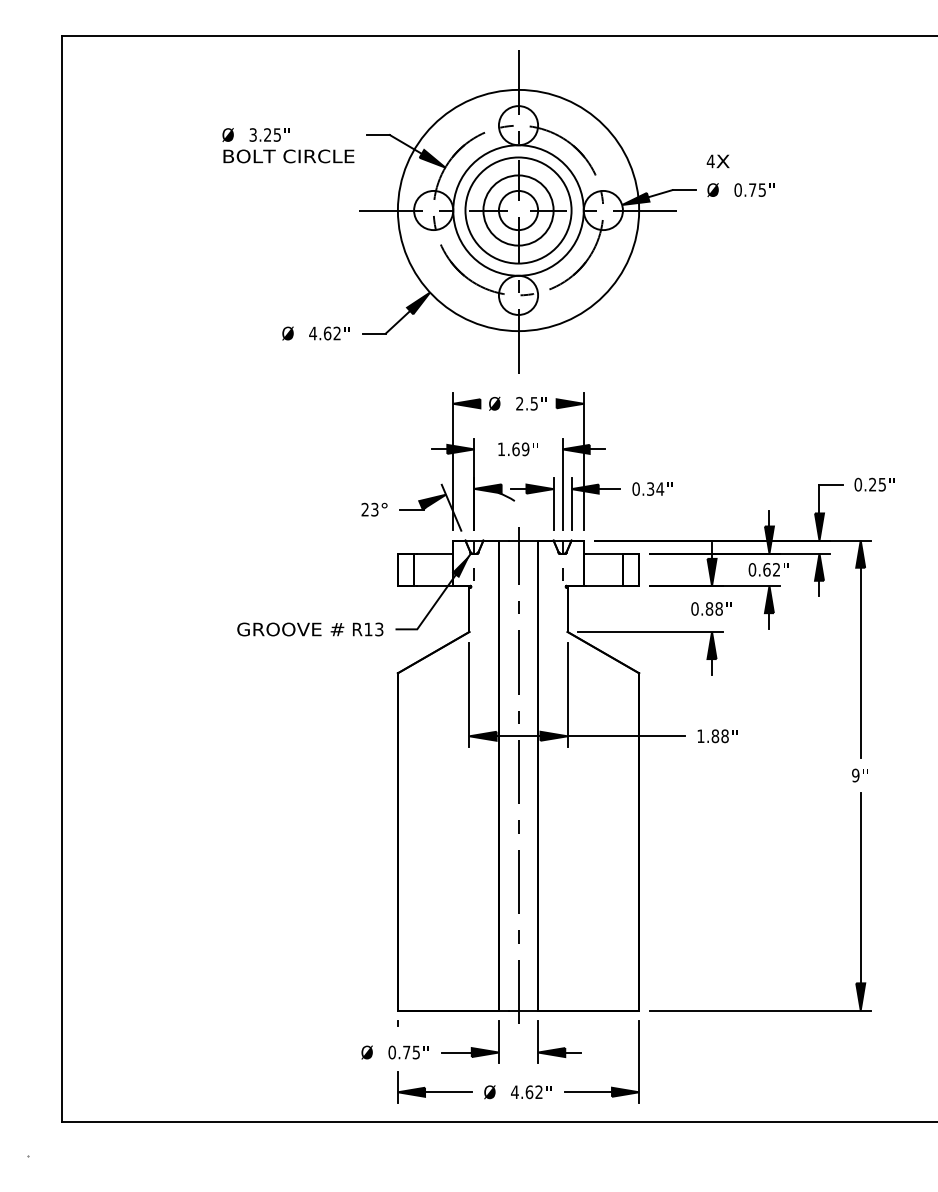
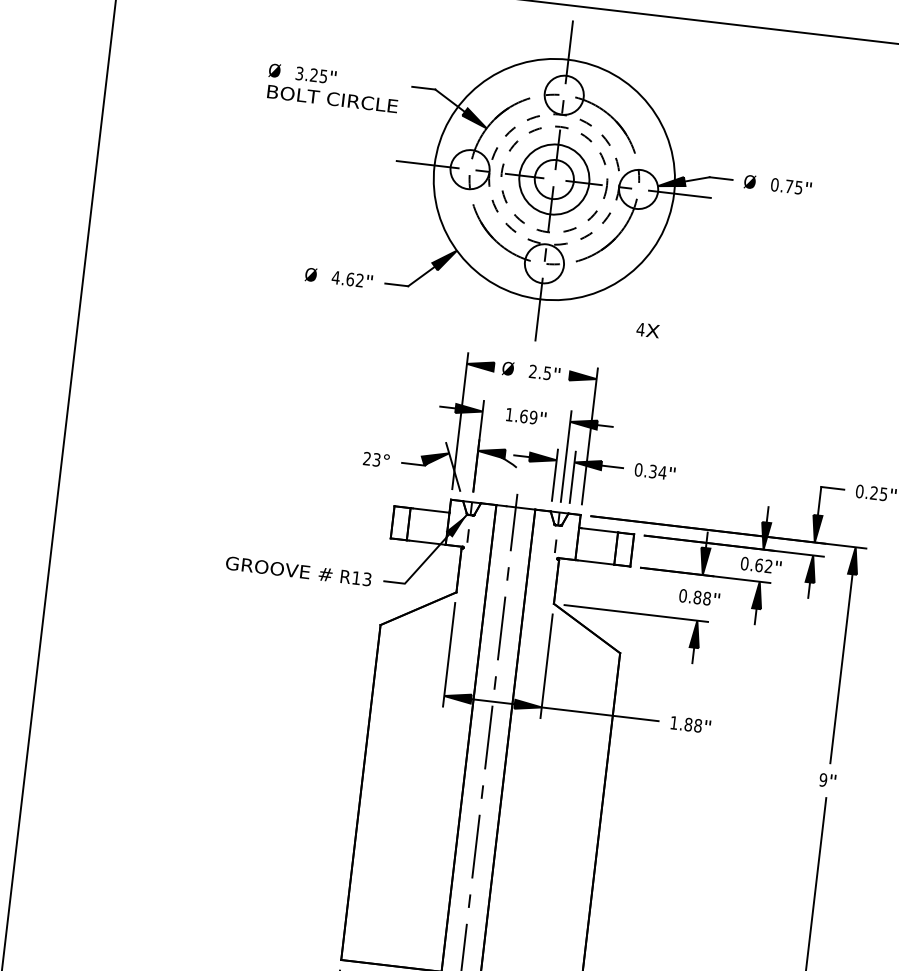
text: (717, 161) -> (647, 330), moved
circle: (518, 210) -> (554, 179), solid -> dashed
circle: (518, 210) -> (554, 179), solid -> dashed

